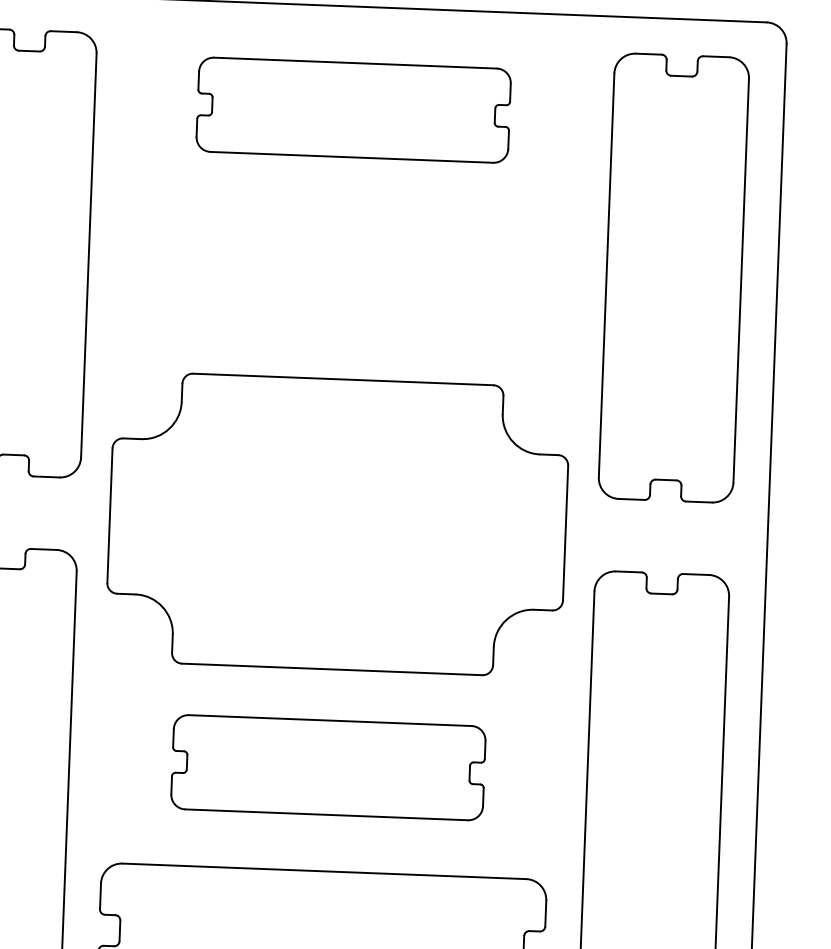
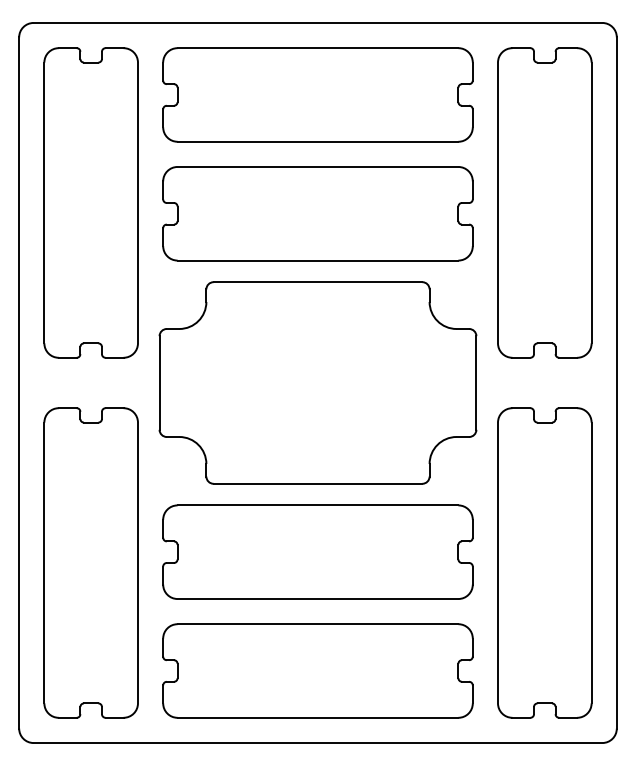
part: (352, 109) -> (317, 94), size x1.43
part: (346, 280) -> (317, 213), added
part: (327, 766) -> (317, 551), size x1.43

